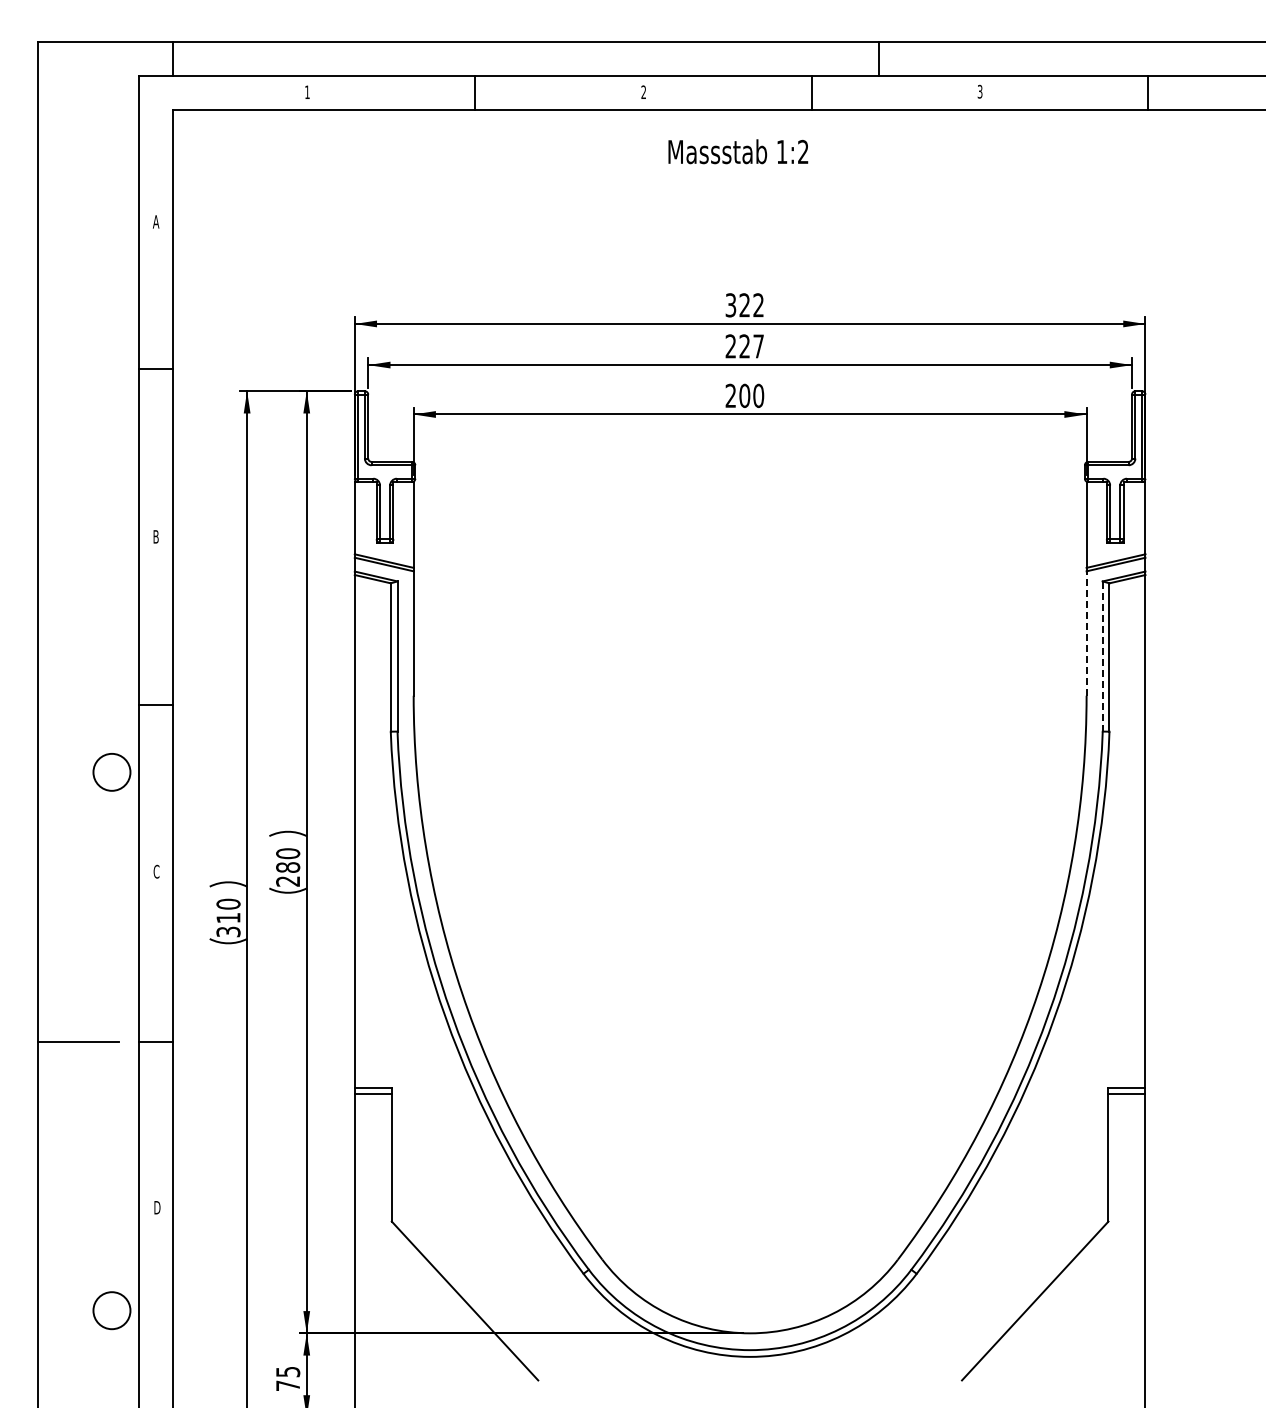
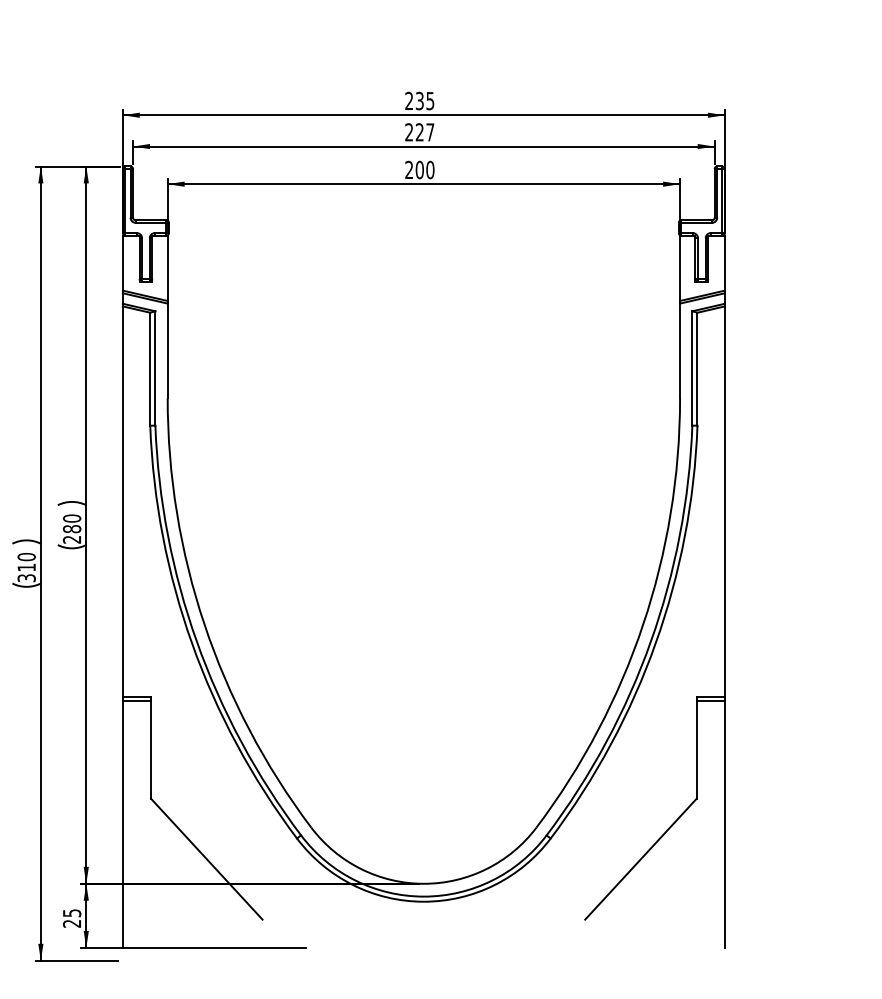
text: (744, 305) -> (419, 101), 322 -> 235
line: (1086, 633) -> (679, 350), dashed -> solid
line: (1102, 656) -> (692, 368), dashed -> solid
text: (287, 1385) -> (71, 923), 75 -> 25

